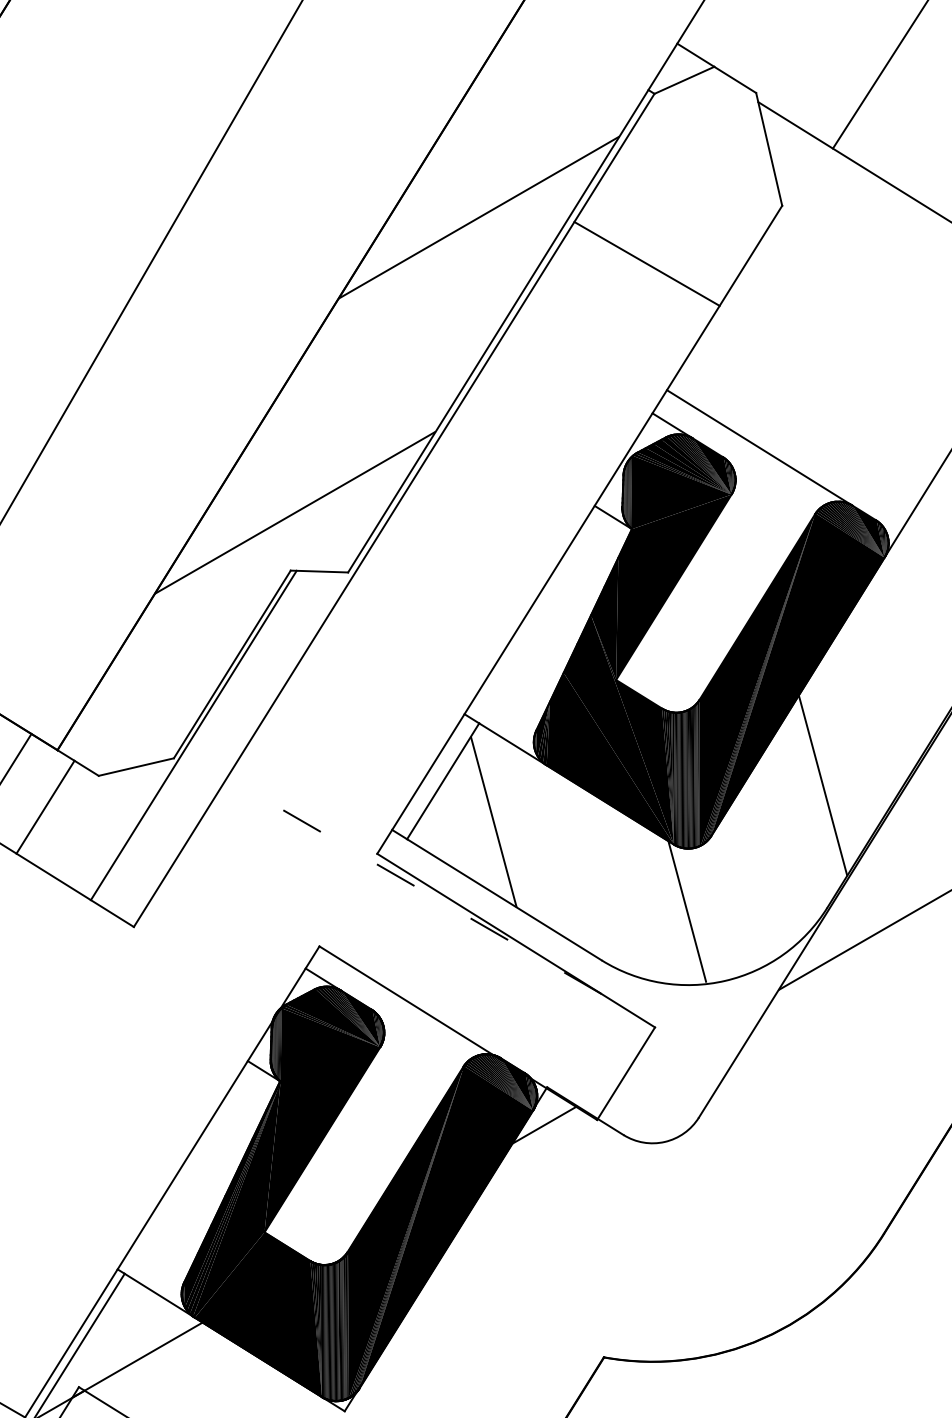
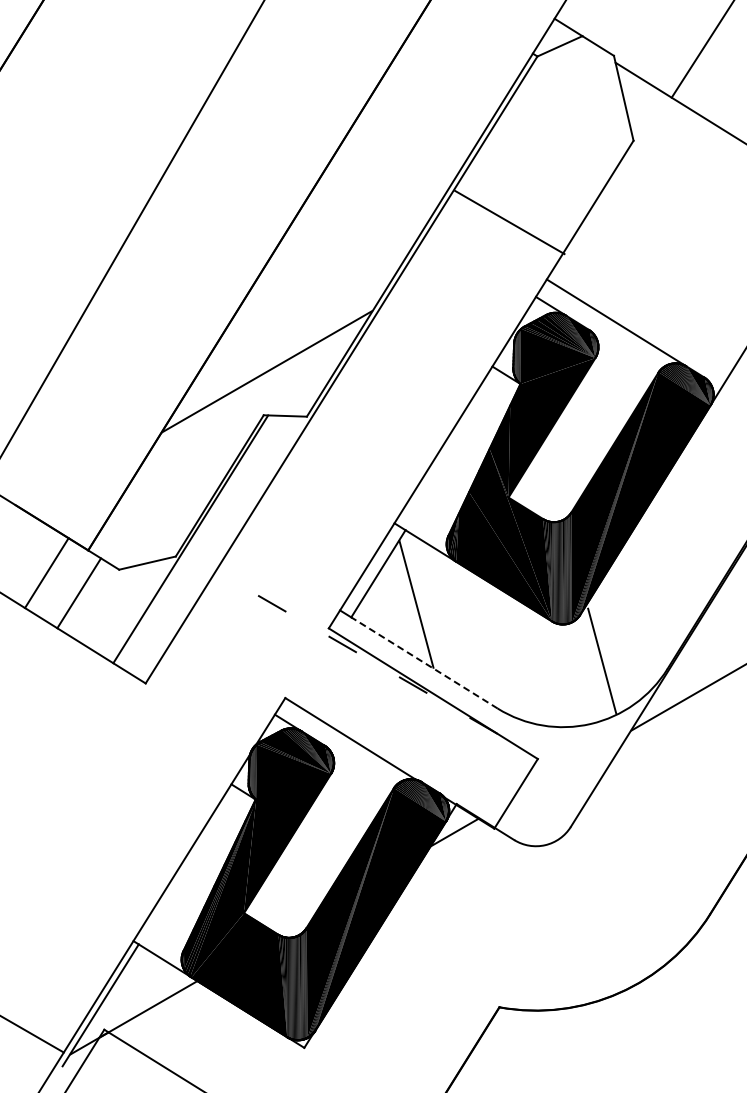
line: (479, 217) -> (405, 149), removed
line: (646, 263) -> (509, 222), moved
line: (823, 784) -> (664, 576), removed
line: (504, 899) -> (424, 662), solid -> dashed
line: (686, 911) -> (601, 660), moved

